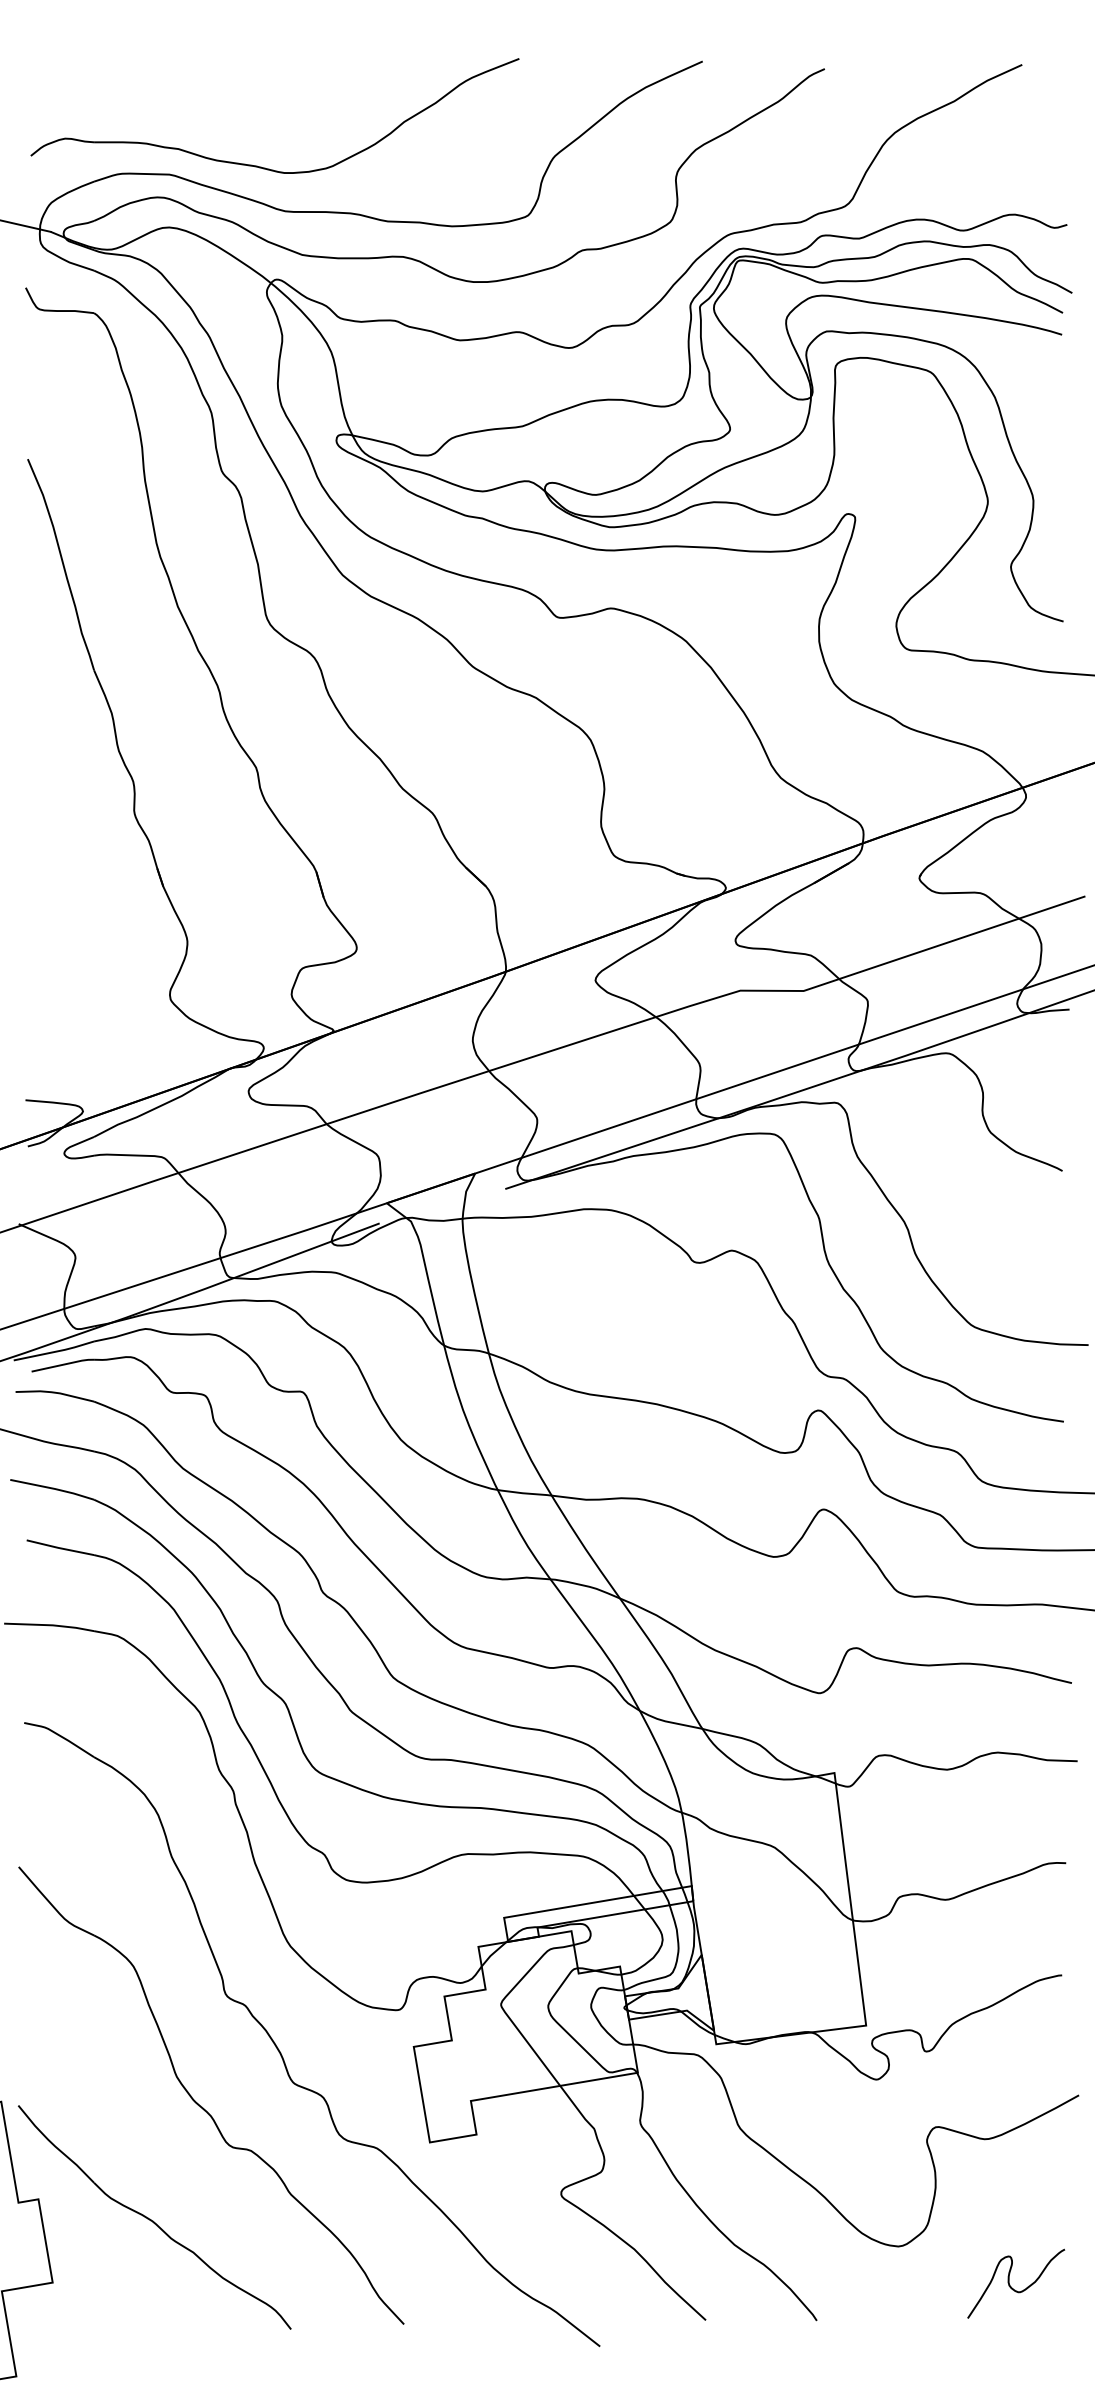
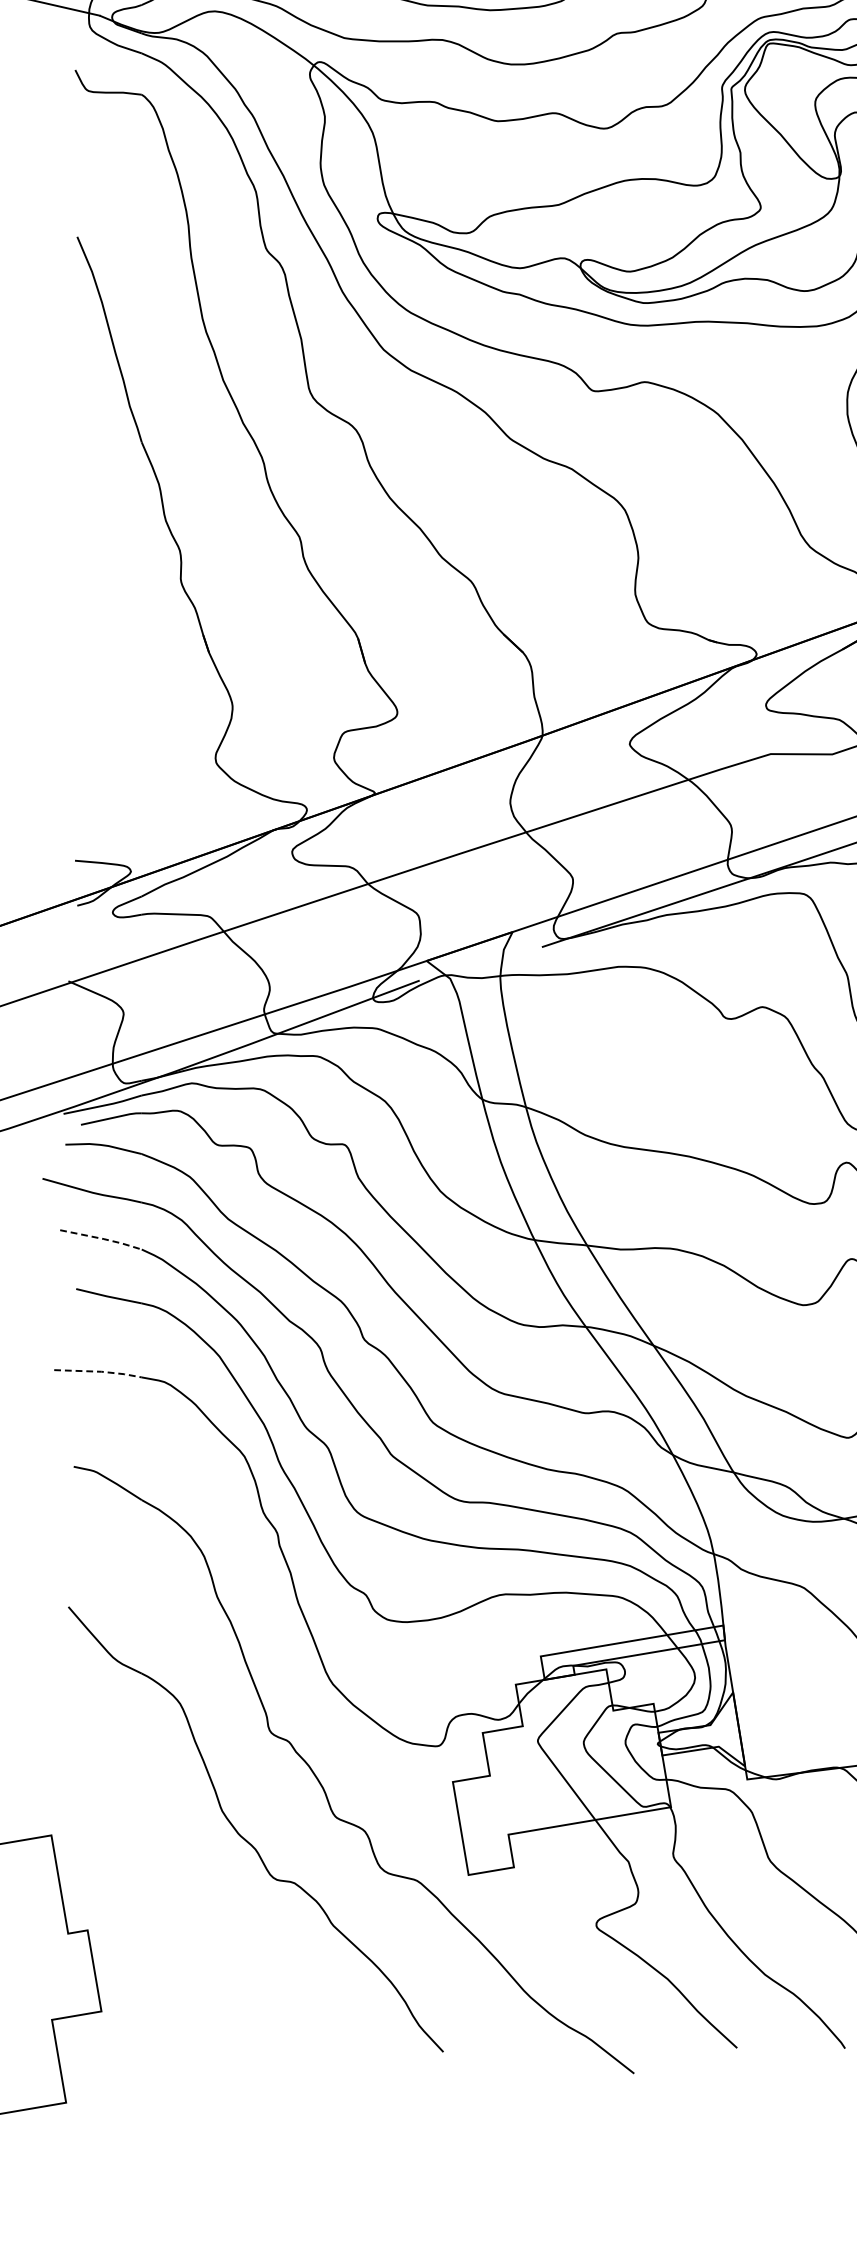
line: (54, 1488) -> (103, 1238), solid -> dashed
line: (50, 1625) -> (99, 1371), solid -> dashed
part: (154, 2217) -> (200, 1948), removed

